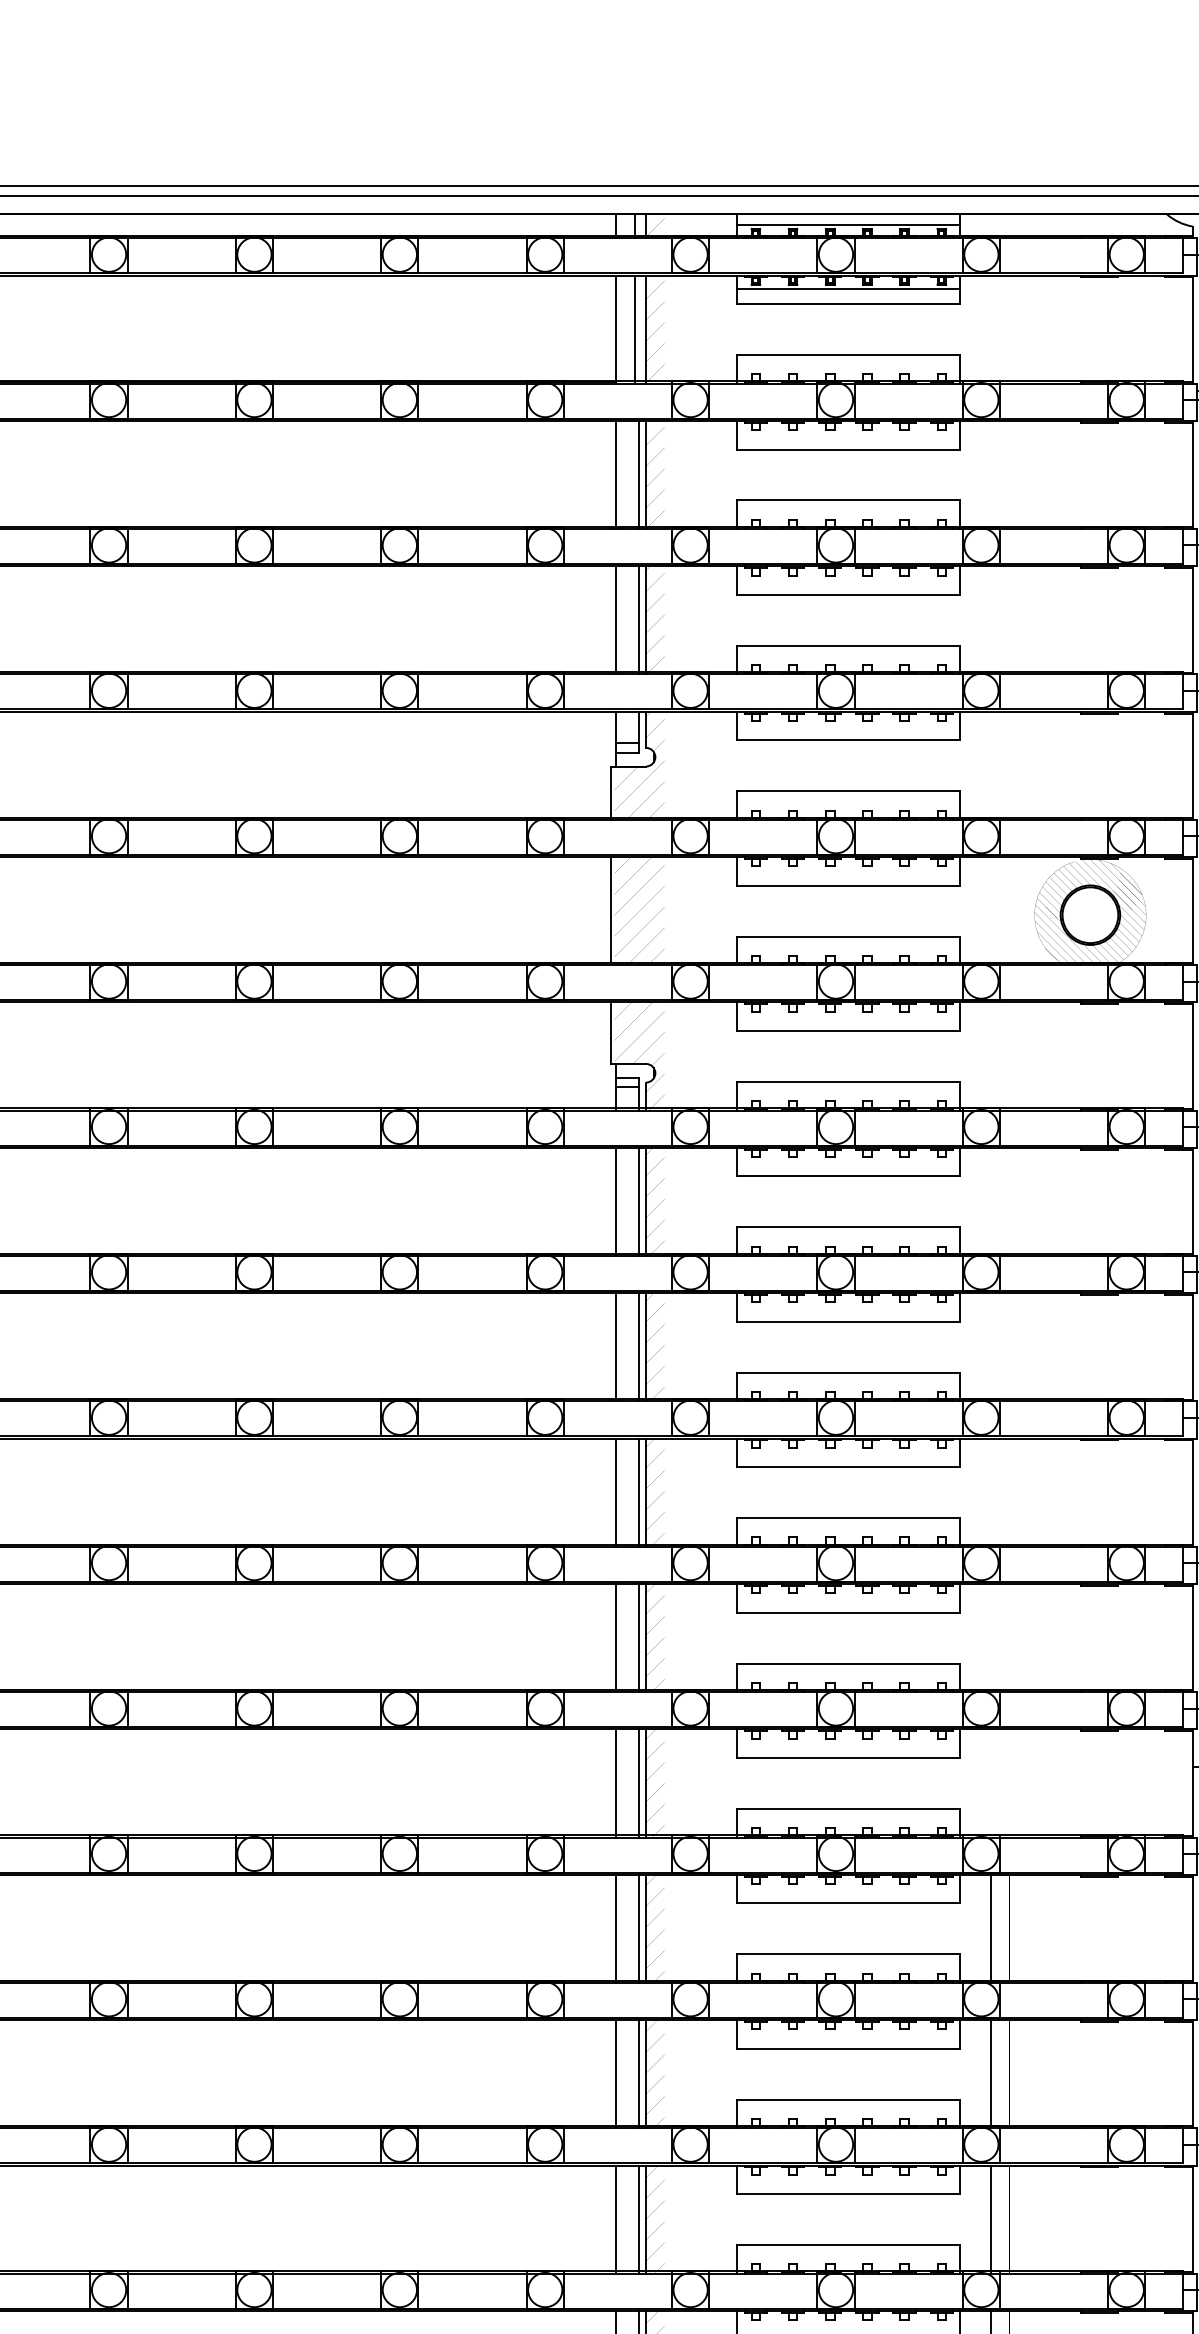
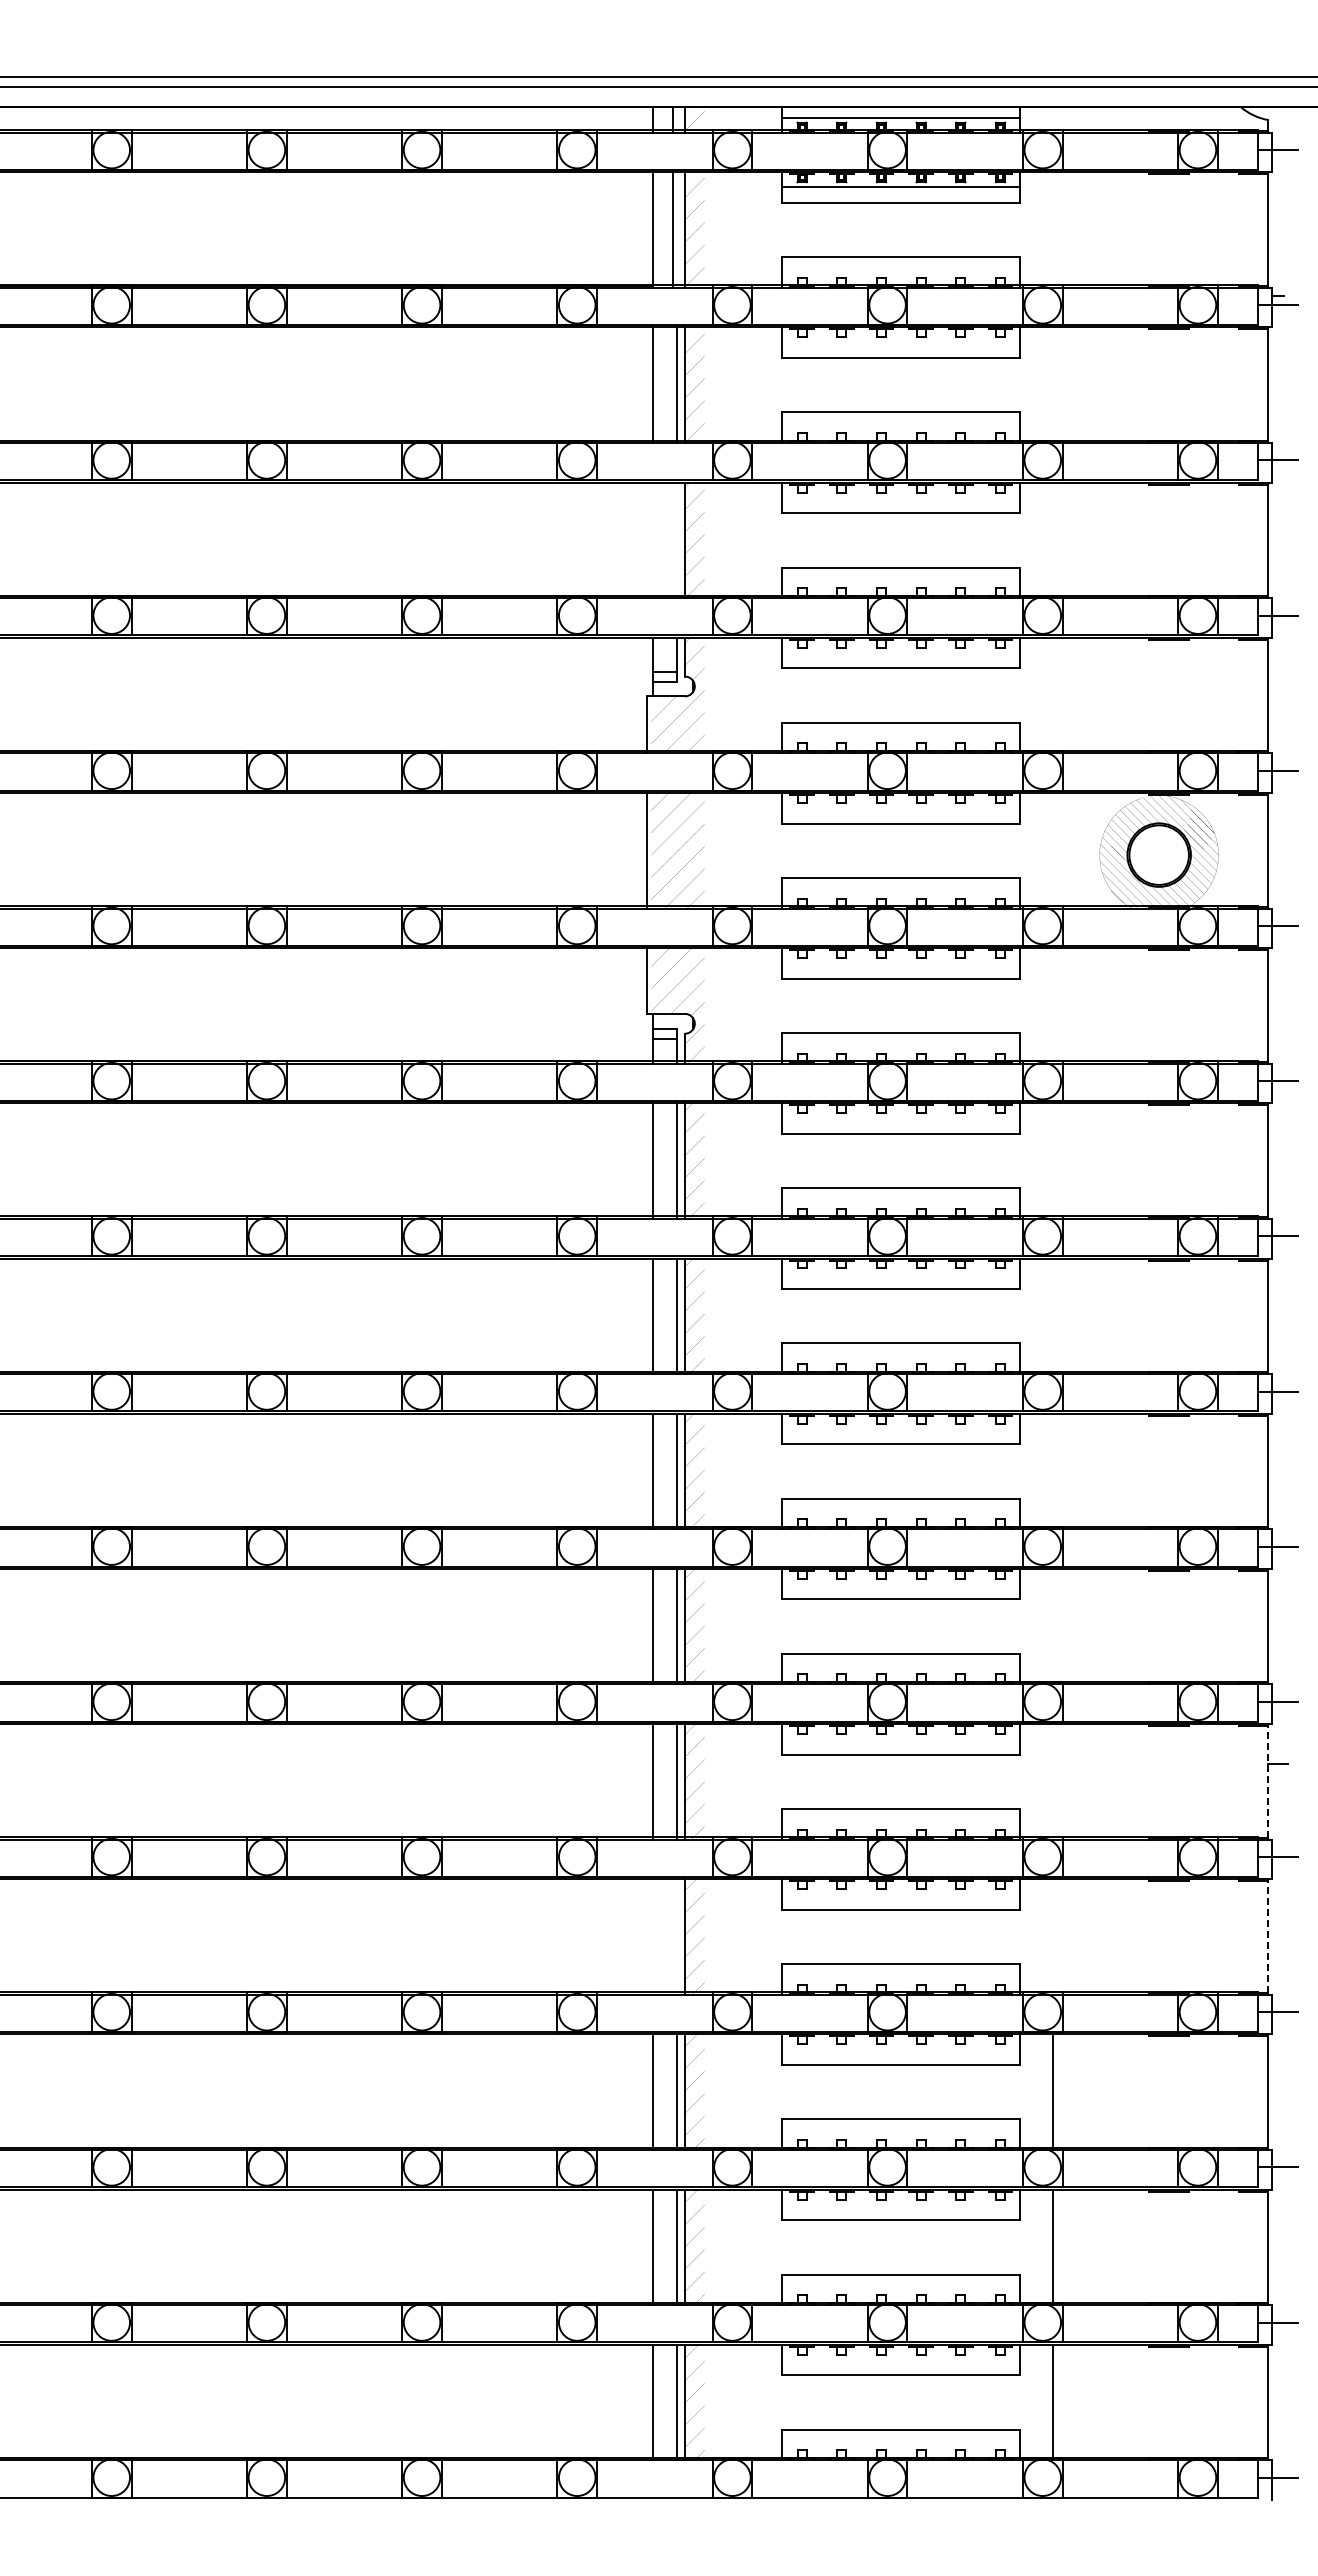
line: (616, 620) -> (653, 540), removed
line: (638, 620) -> (676, 540), removed
line: (1192, 1783) -> (1268, 1781), solid -> dashed
line: (616, 1928) -> (653, 1936), removed
line: (638, 1928) -> (676, 1936), removed
line: (991, 1928) -> (1053, 1936), removed
line: (1192, 1929) -> (1268, 1937), solid -> dashed

